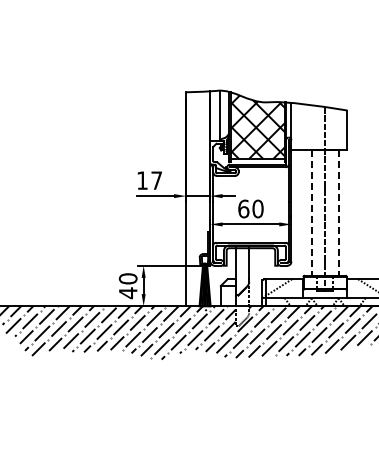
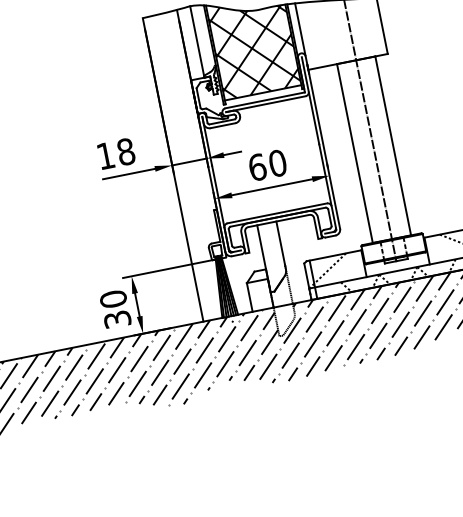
text: (156, 180) -> (125, 151), 17 -> 18
line: (311, 213) -> (354, 154), dashed -> solid
line: (338, 213) -> (393, 146), dashed -> solid
text: (127, 293) -> (116, 320), 40 -> 30

